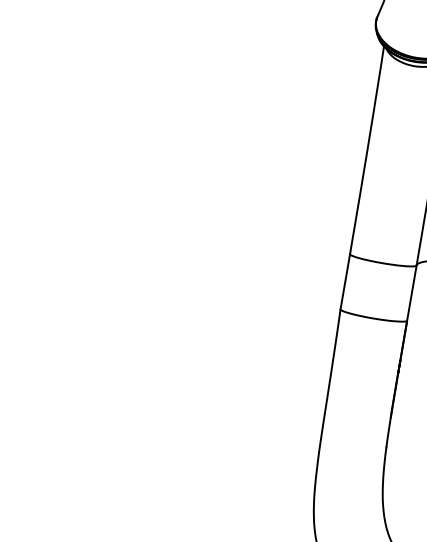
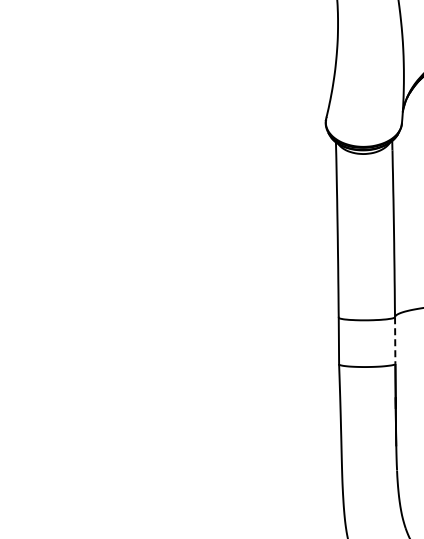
line: (412, 294) -> (395, 341), solid -> dashed

